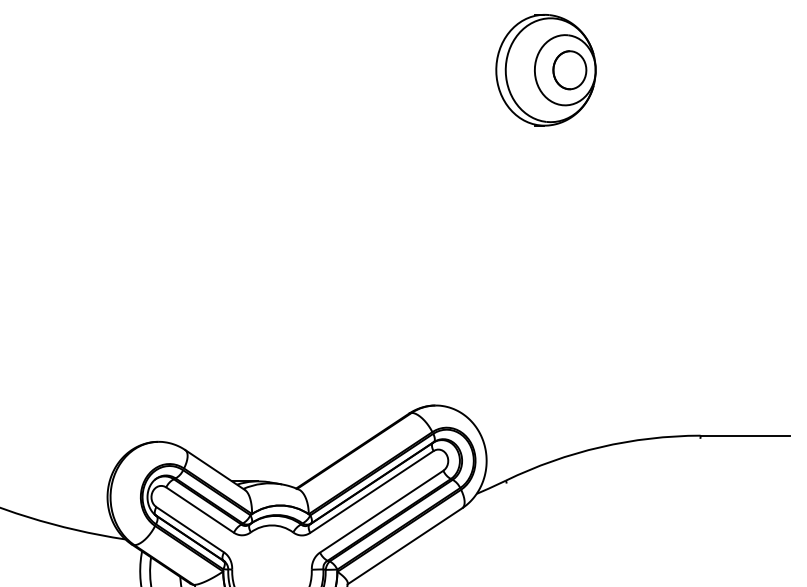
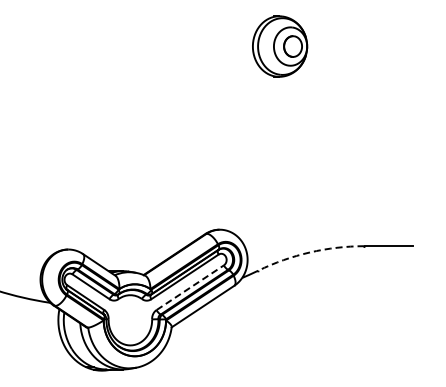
arc: (599, 447) -> (309, 252), solid -> dashed
line: (382, 511) -> (190, 287), solid -> dashed

